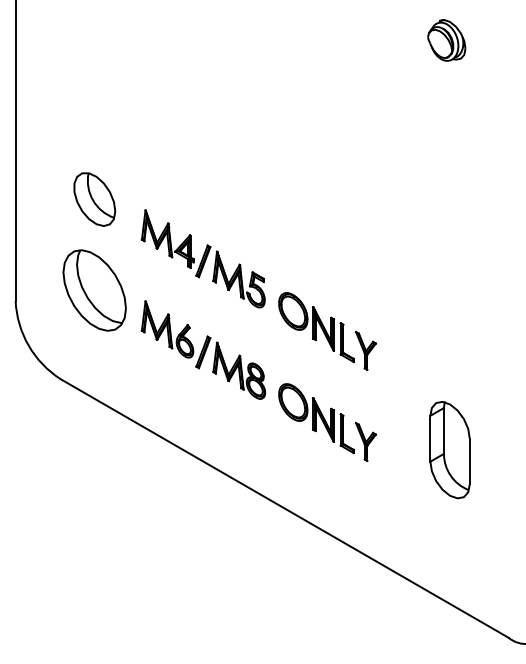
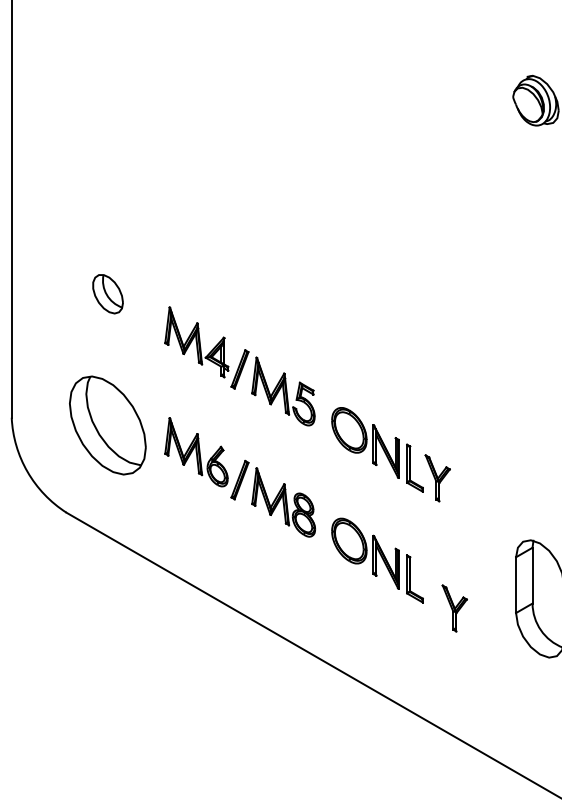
part: (94, 199) -> (107, 294), size x0.6
part: (94, 290) -> (107, 425), moved
part: (366, 441) -> (455, 607), moved

